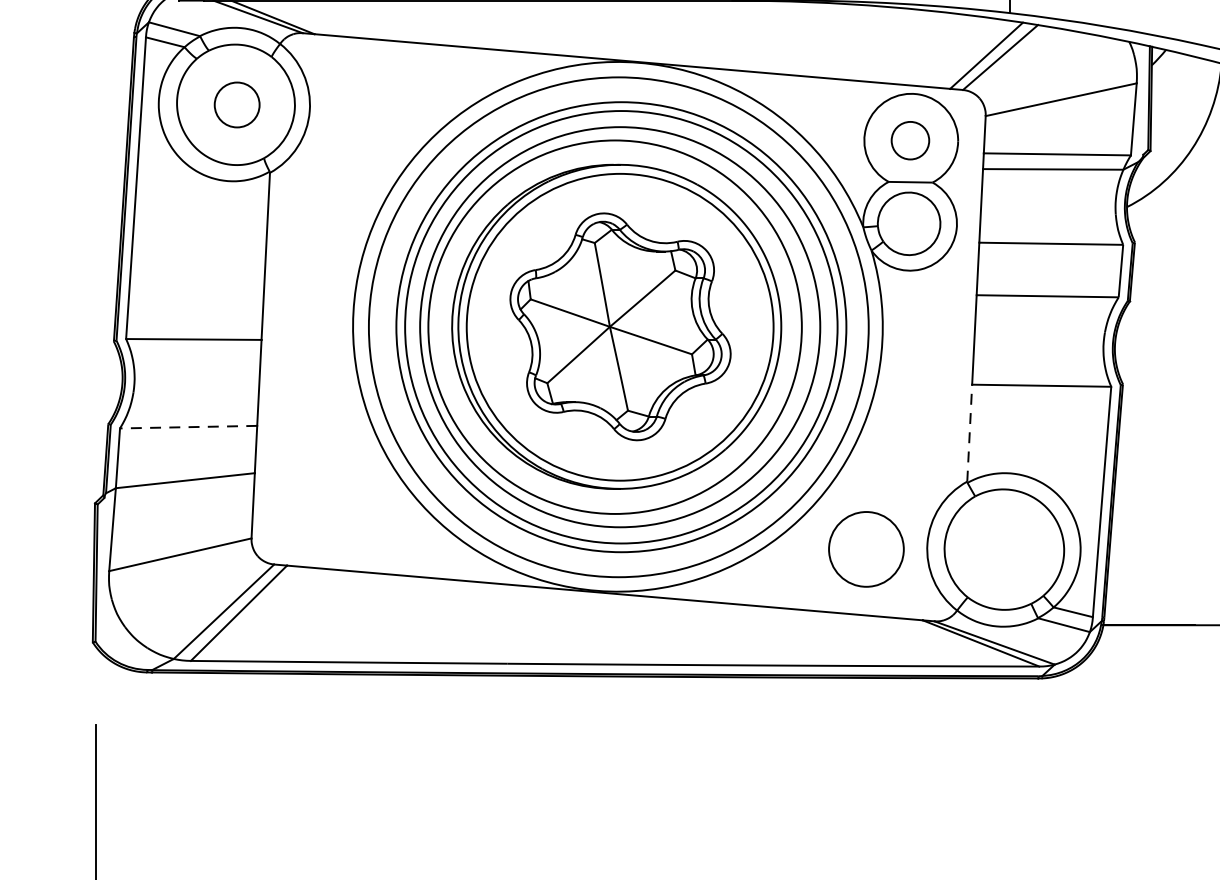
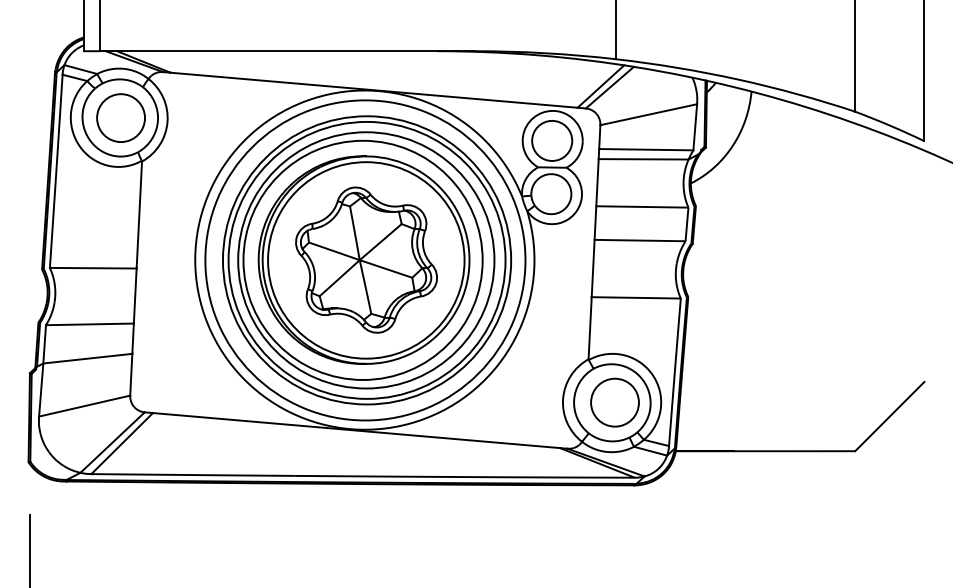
circle: (236, 104) -> (120, 117), size x1.67
circle: (910, 140) -> (552, 140), size x1.67
line: (187, 427) -> (89, 324), dashed -> solid
line: (970, 432) -> (590, 327), dashed -> solid
circle: (865, 549) -> (614, 402), moved

